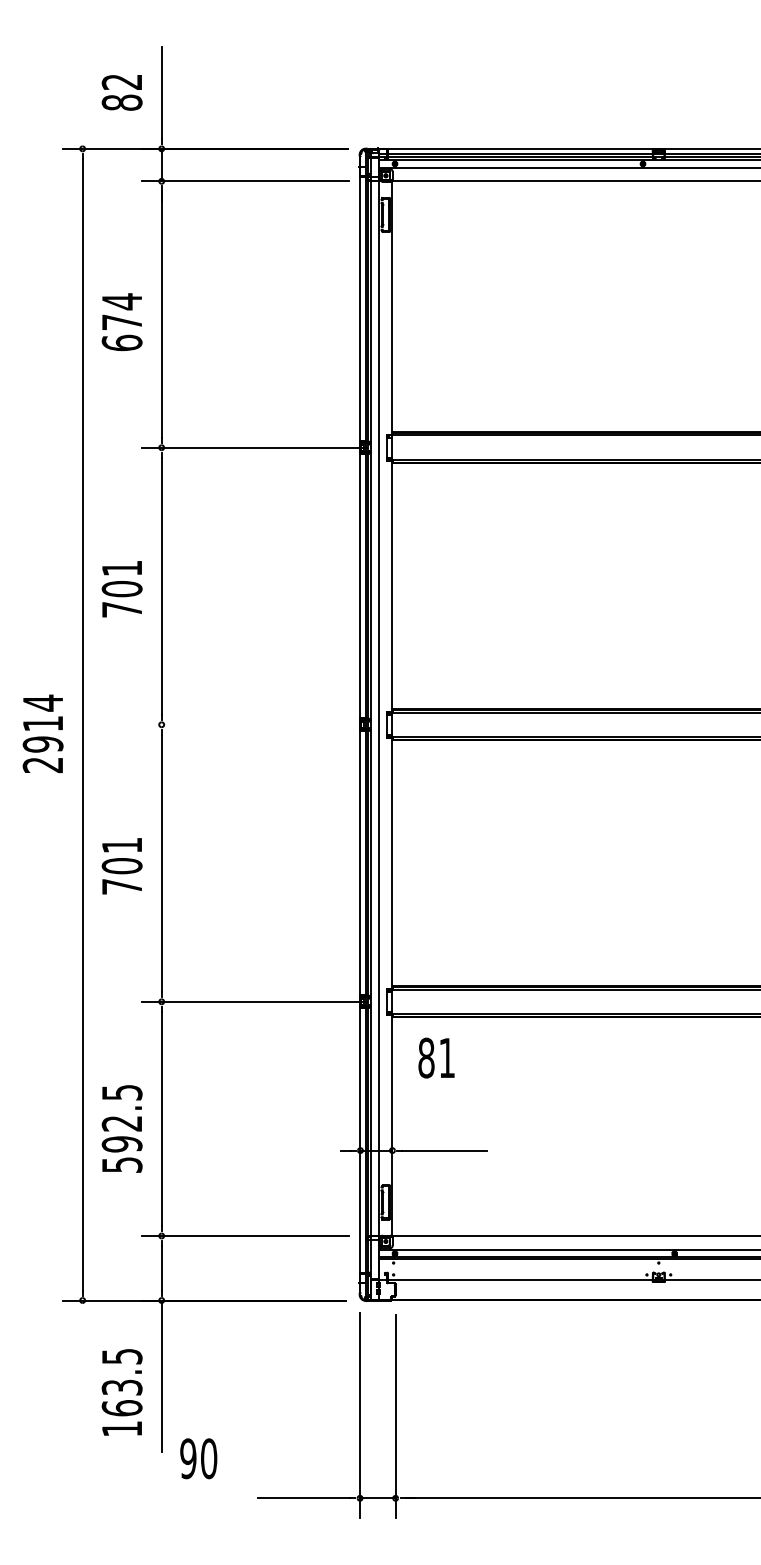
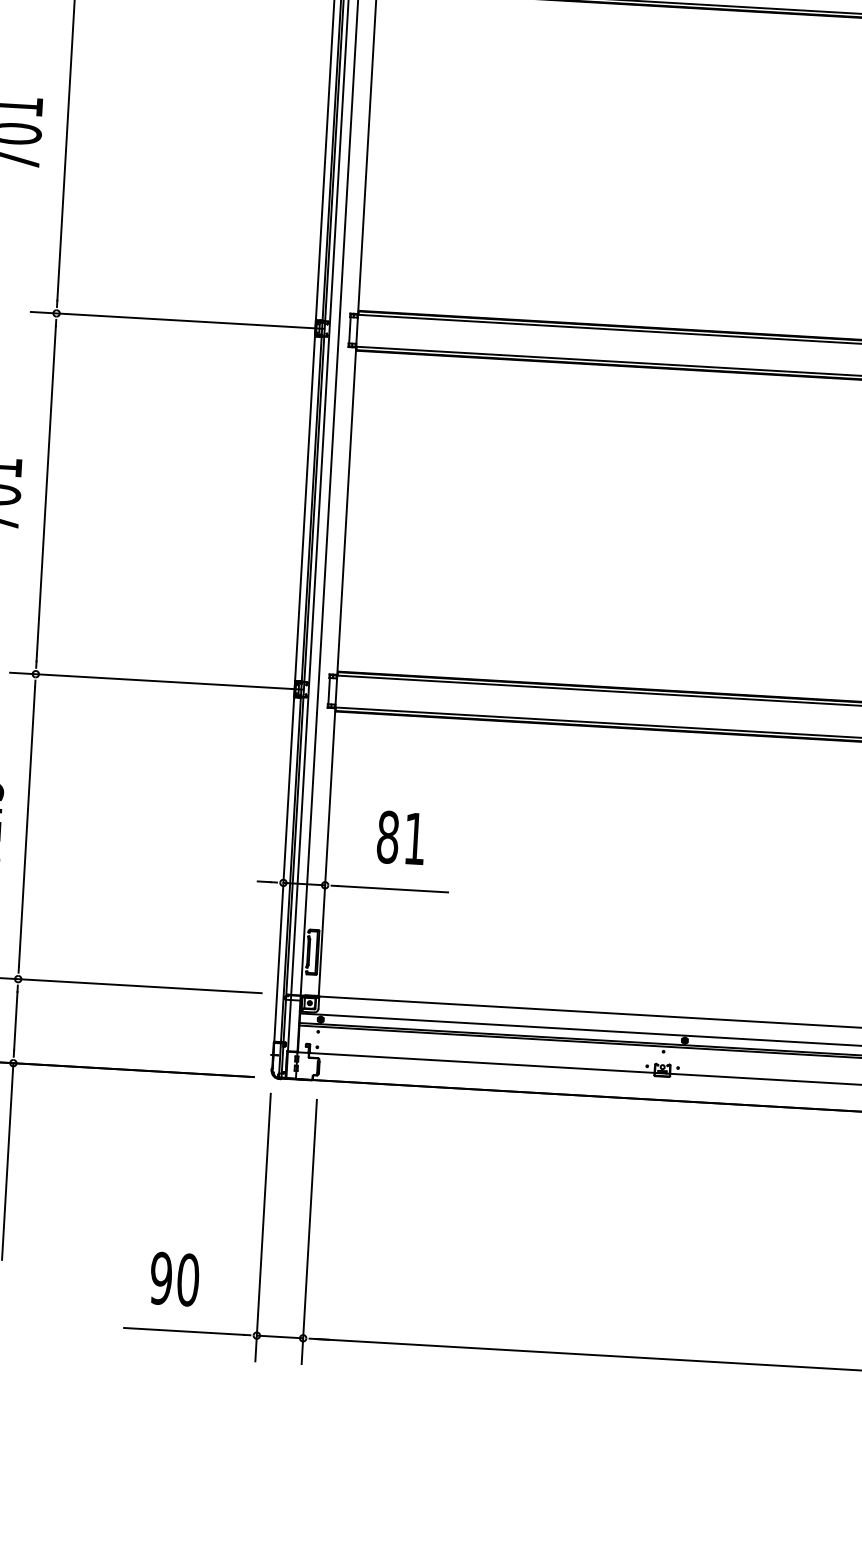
line: (254, 724) -> (177, 320), added
text: (436, 1057) -> (401, 837), moved
text: (198, 1458) -> (174, 1278), moved

